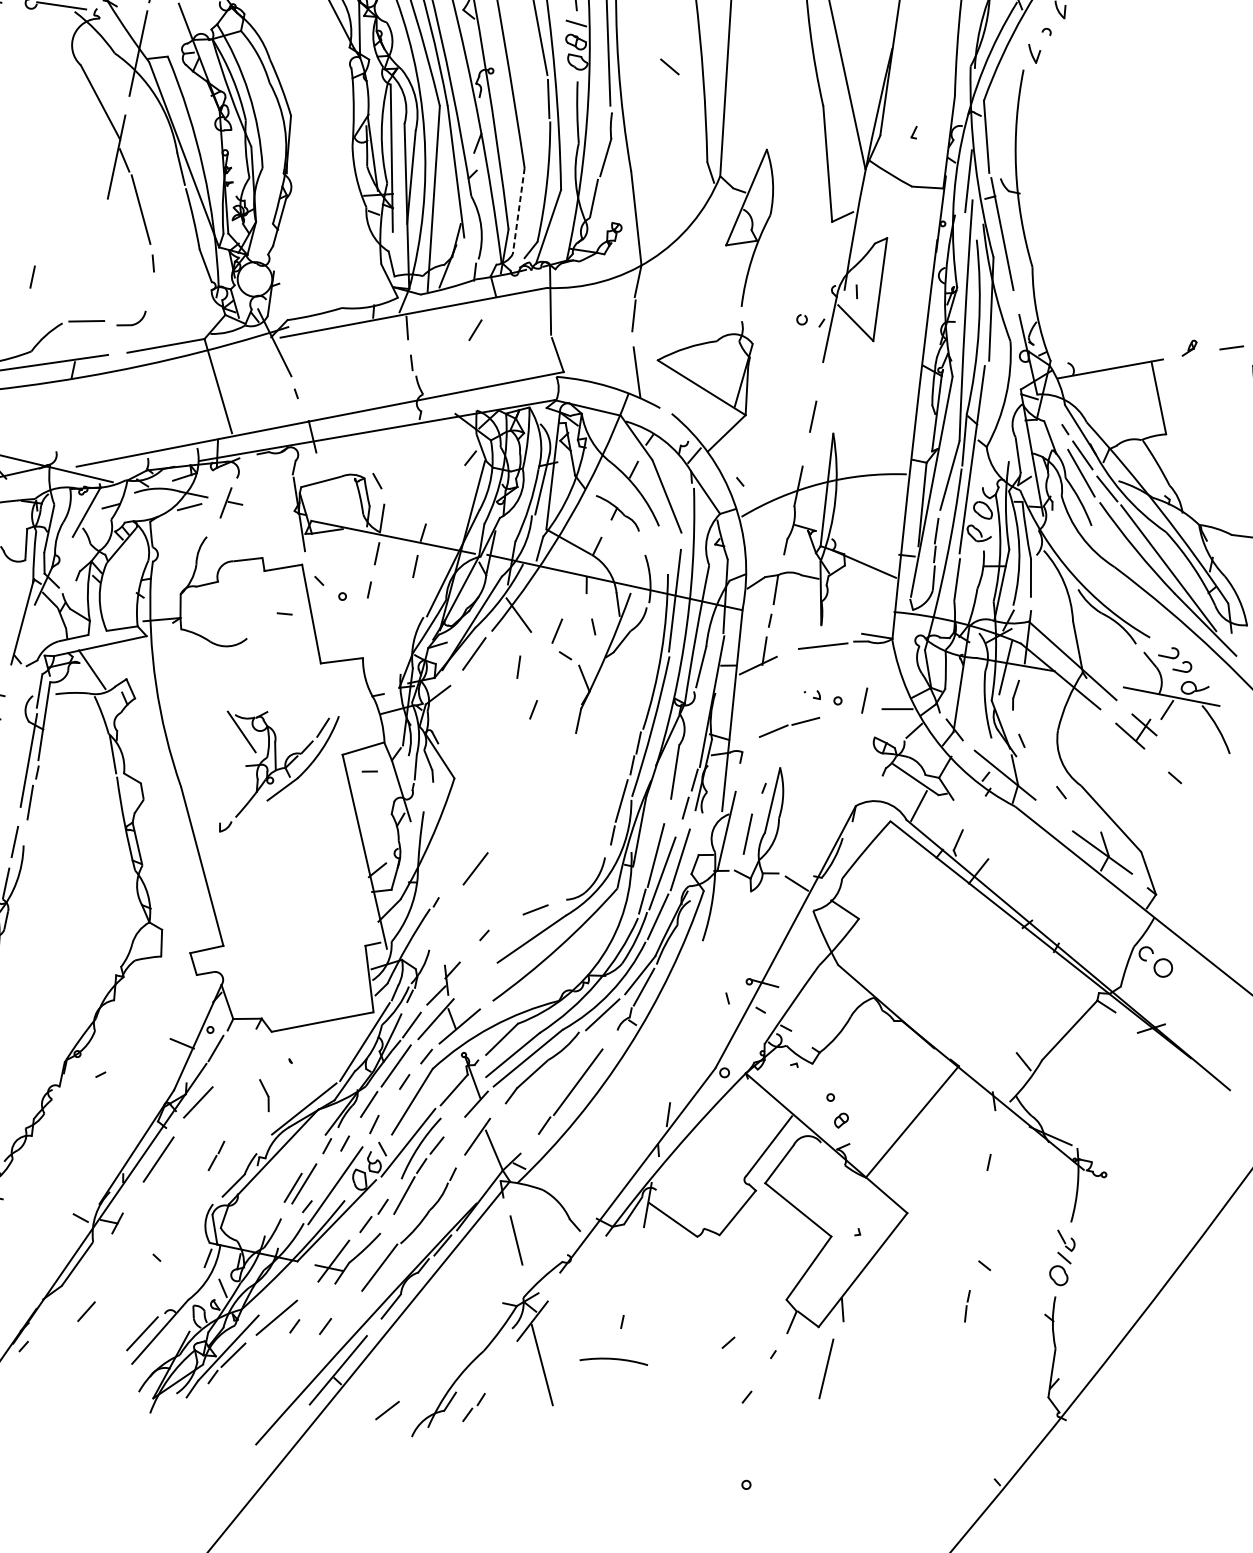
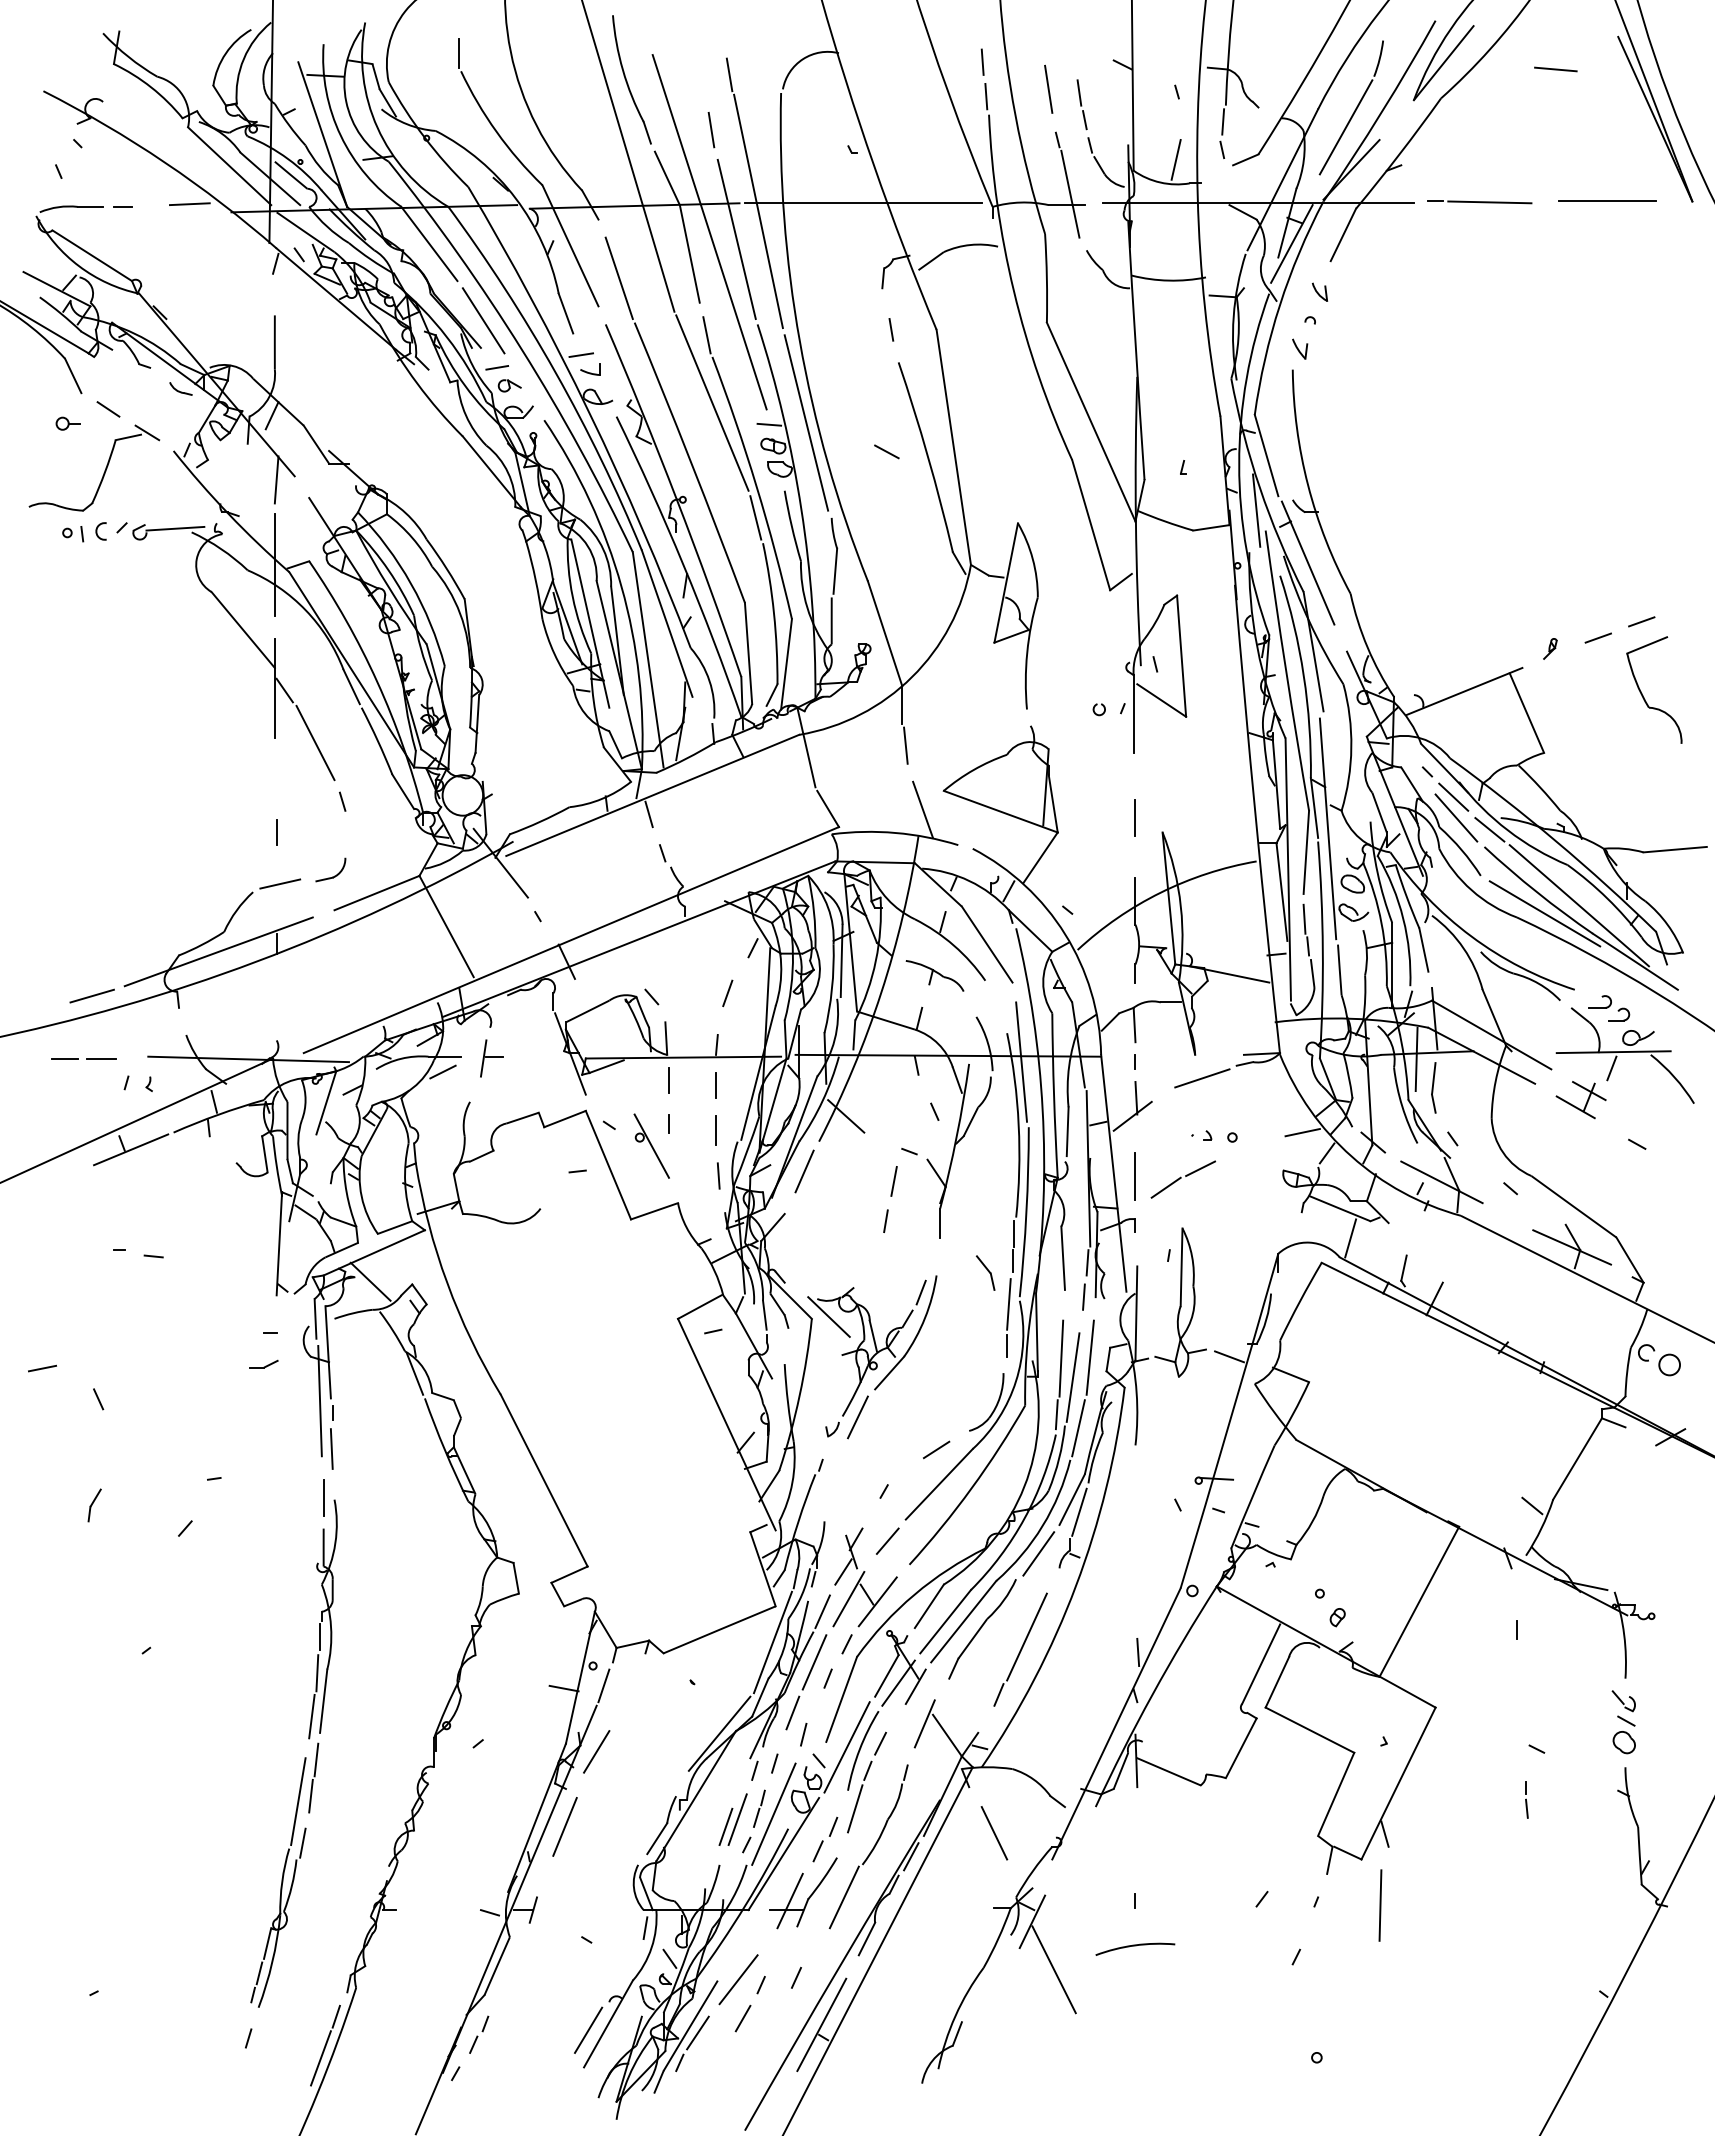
line: (518, 211) -> (748, 653), dashed -> solid
line: (32, 277) -> (276, 832), moved
line: (475, 330) -> (727, 993), moved
line: (1138, 568) -> (1544, 913), added
line: (350, 605) -> (651, 1145), added
line: (556, 631) -> (893, 1181), moved
line: (518, 666) -> (718, 1175), moved
part: (1014, 694) -> (1433, 1087), size x1.43
line: (864, 700) -> (715, 1130), moved
part: (271, 772) -> (872, 1356), moved
line: (747, 834) -> (1134, 1176), moved
part: (264, 1095) -> (985, 1272), moved
line: (462, 1097) -> (898, 1682), added
part: (216, 1155) -> (759, 1808), moved
line: (86, 1311) -> (742, 2018), moved
part: (474, 1407) -> (479, 2034), moved
line: (387, 1409) -> (887, 1540), moved

